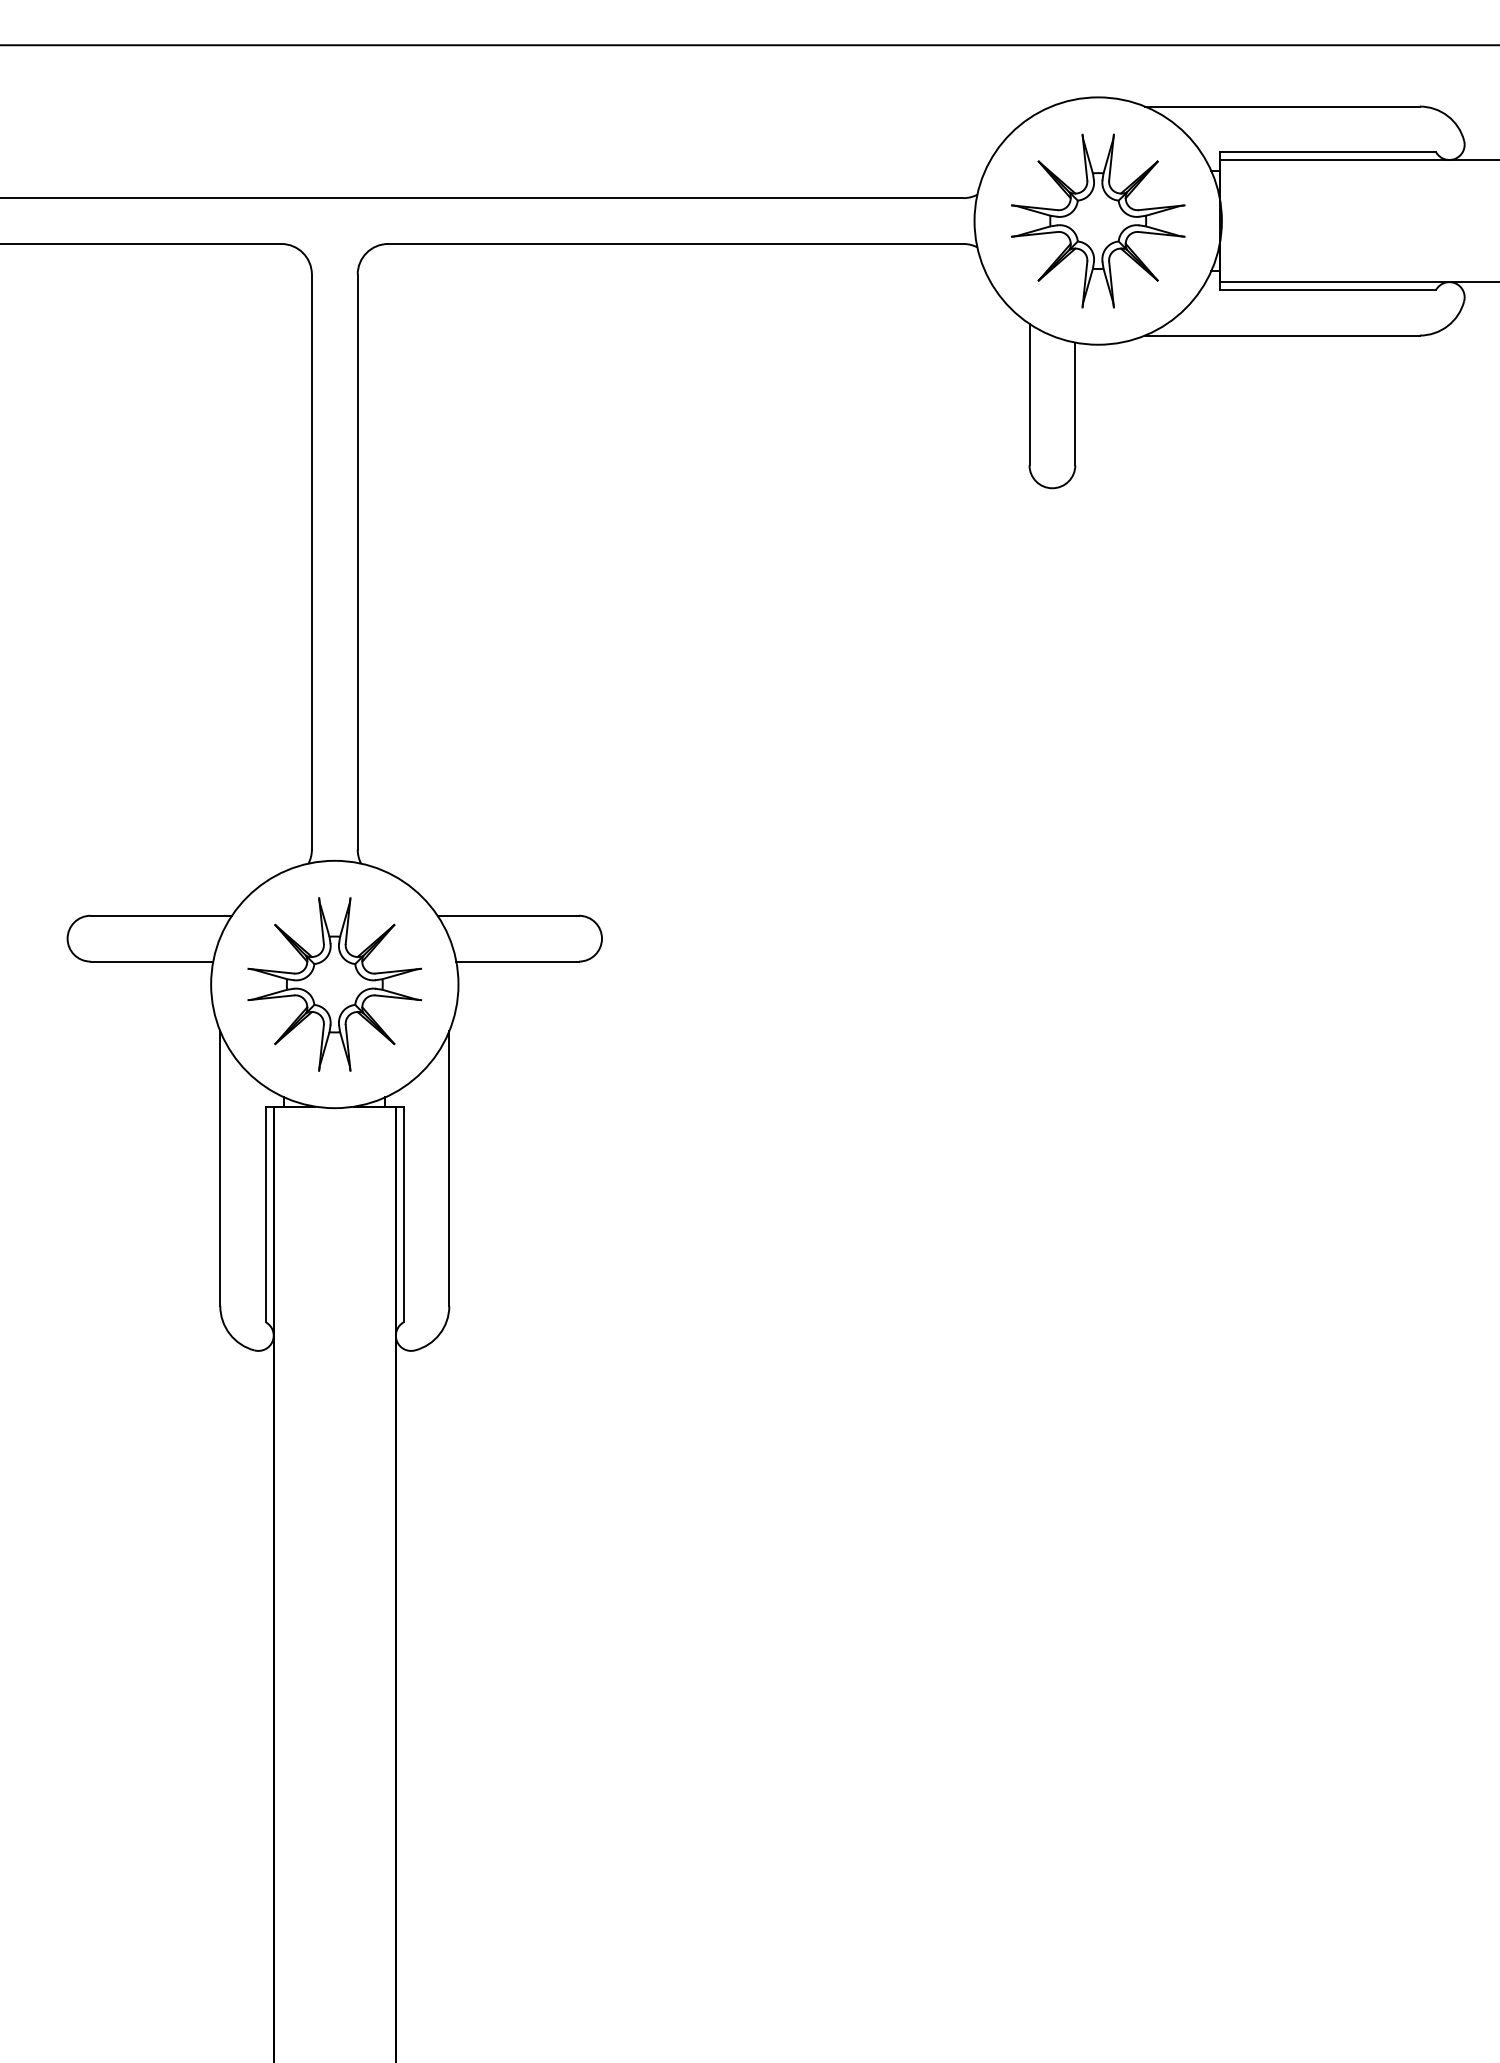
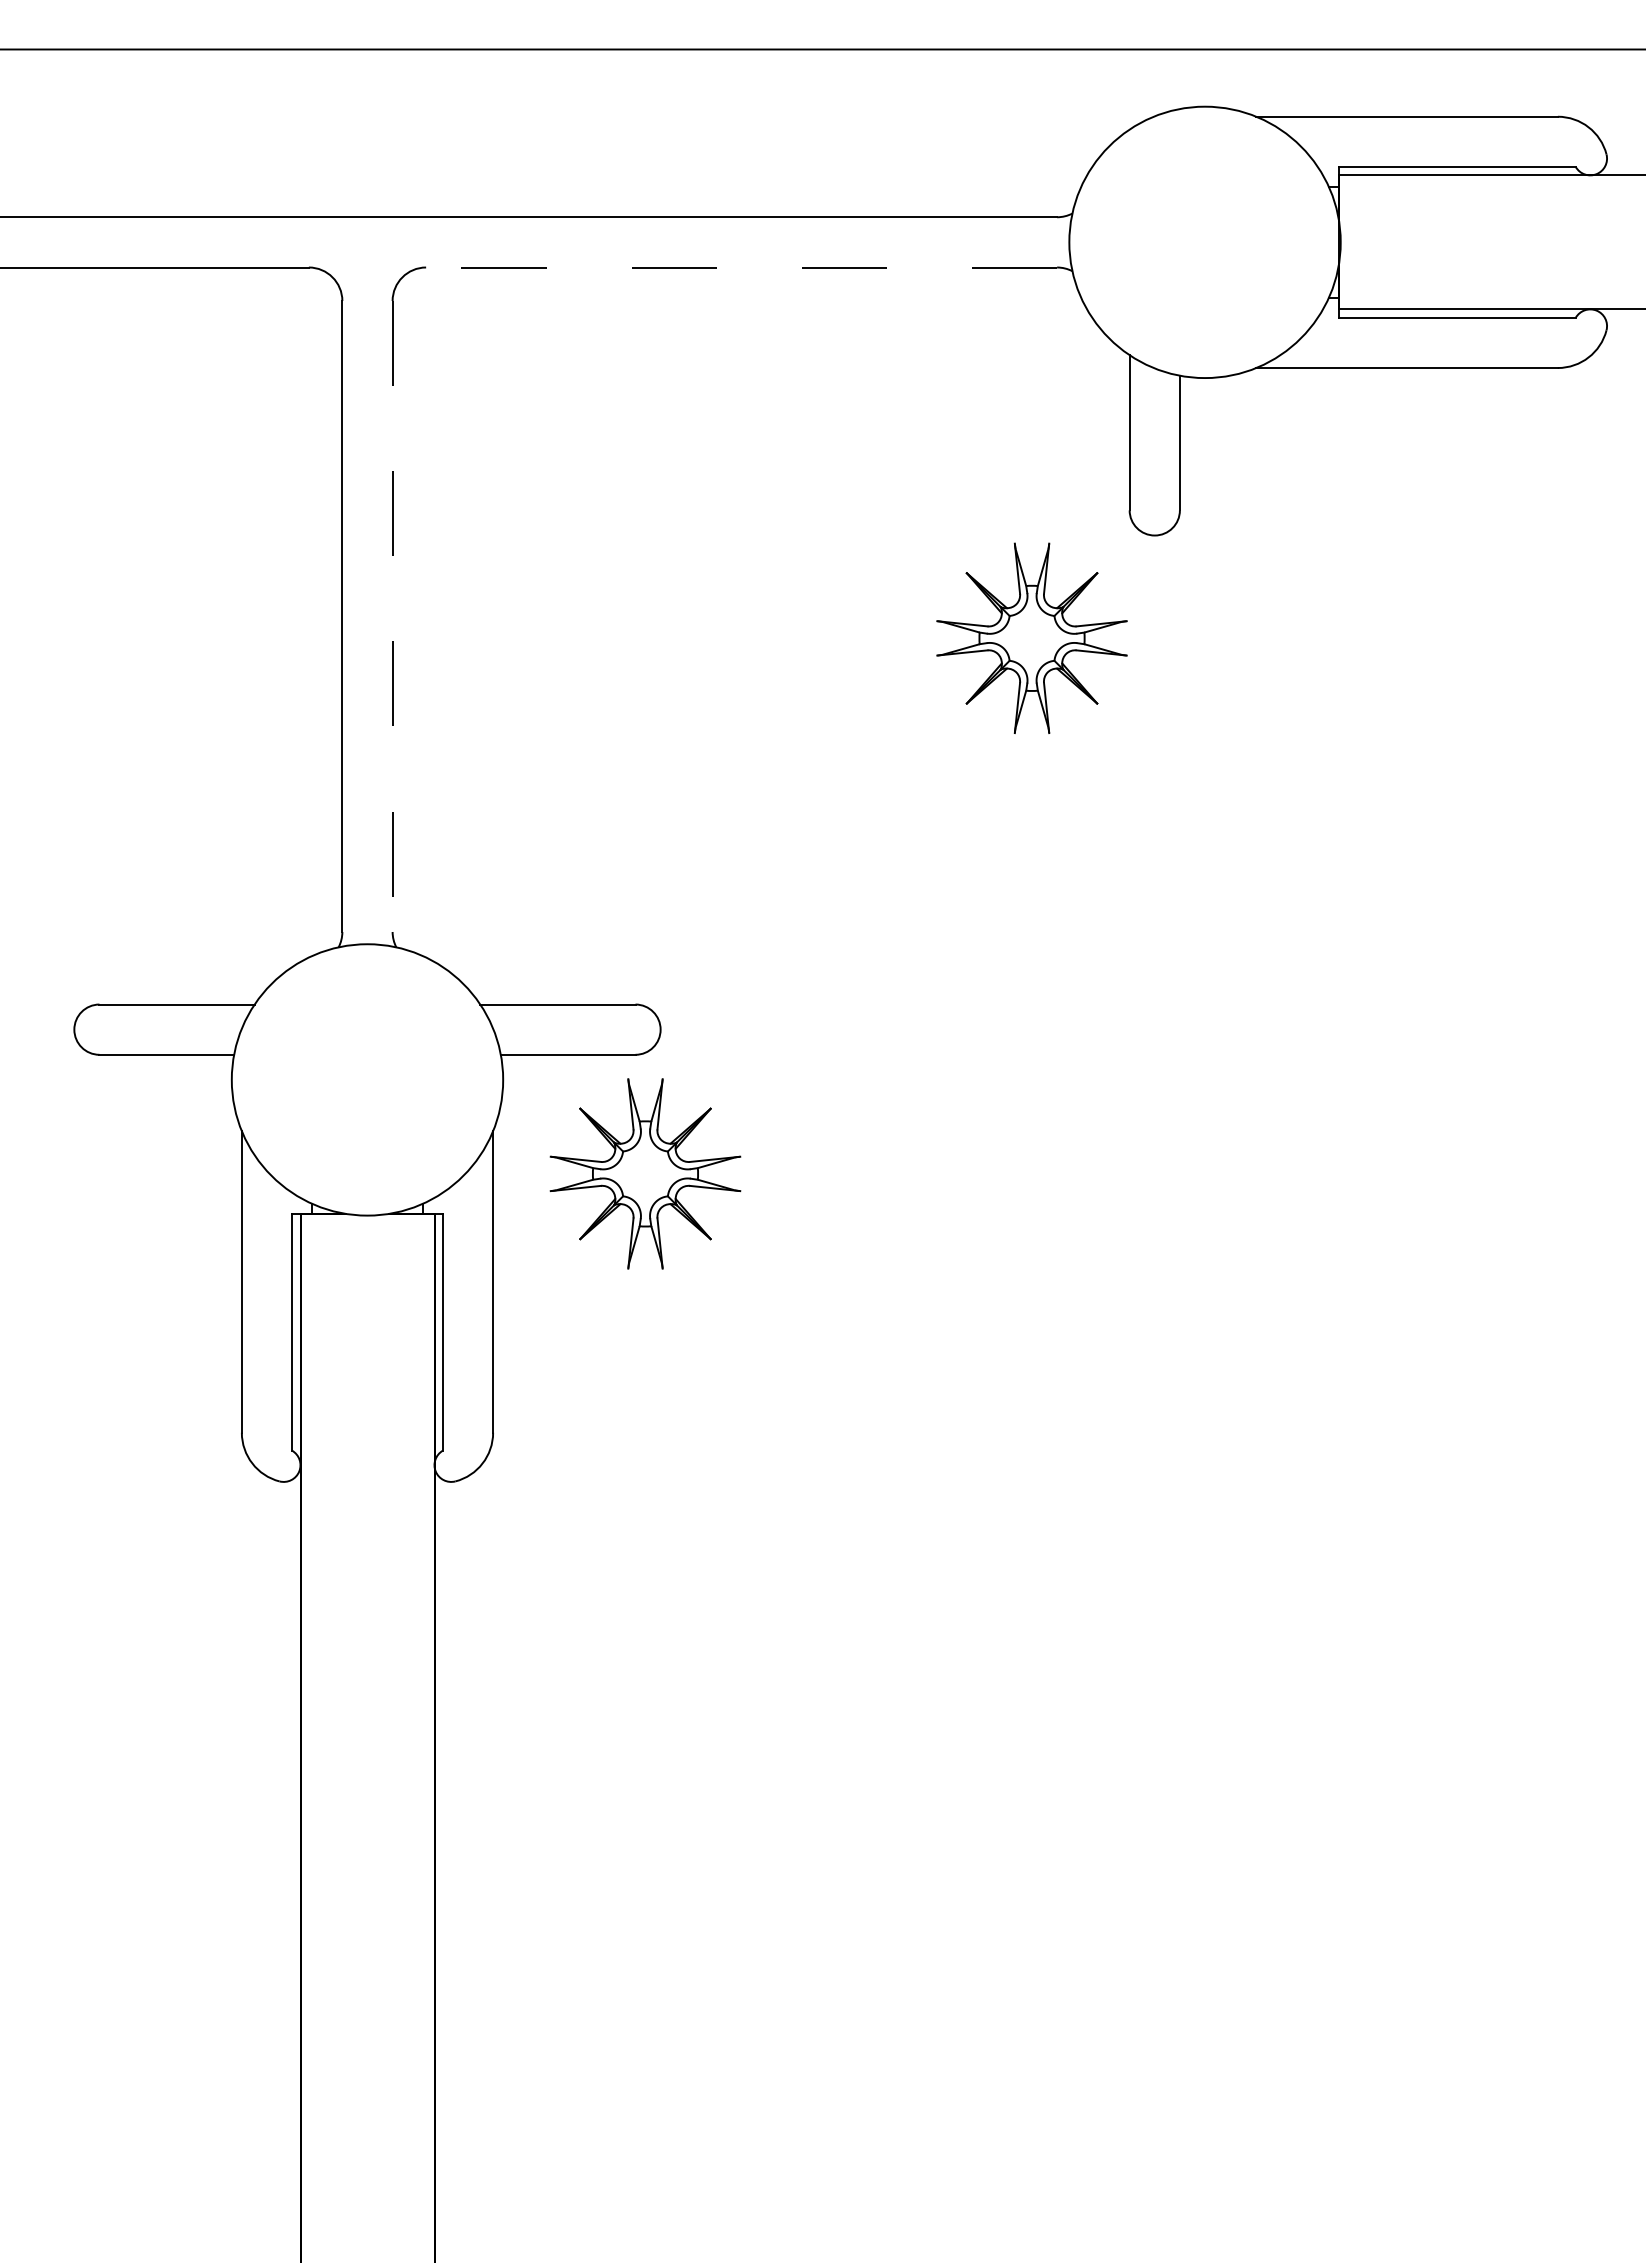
part: (1097, 220) -> (1031, 637), moved
line: (675, 243) -> (741, 267), solid -> dashed
line: (357, 562) -> (392, 617), solid -> dashed
part: (334, 984) -> (645, 1173), moved

